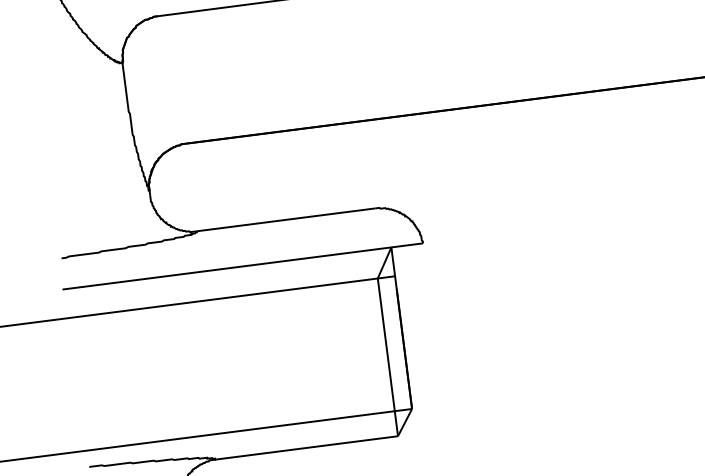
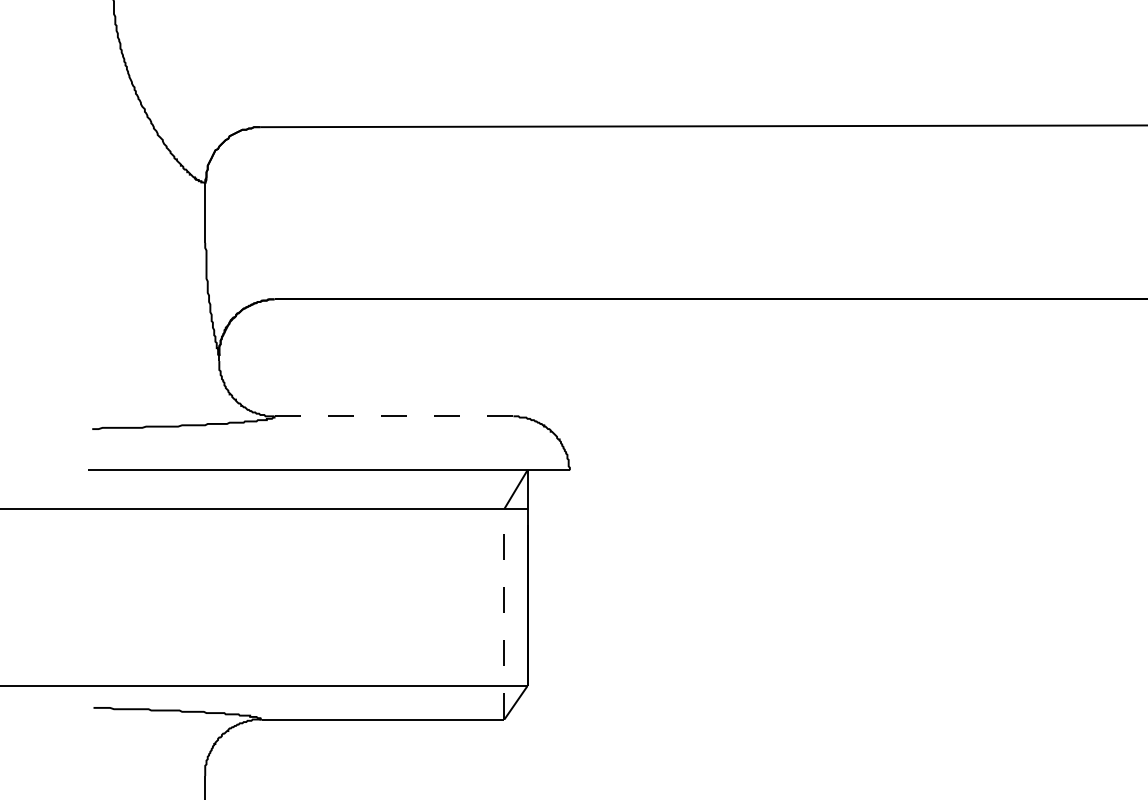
line: (286, 219) -> (394, 416), solid -> dashed
line: (387, 356) -> (504, 613), solid -> dashed

